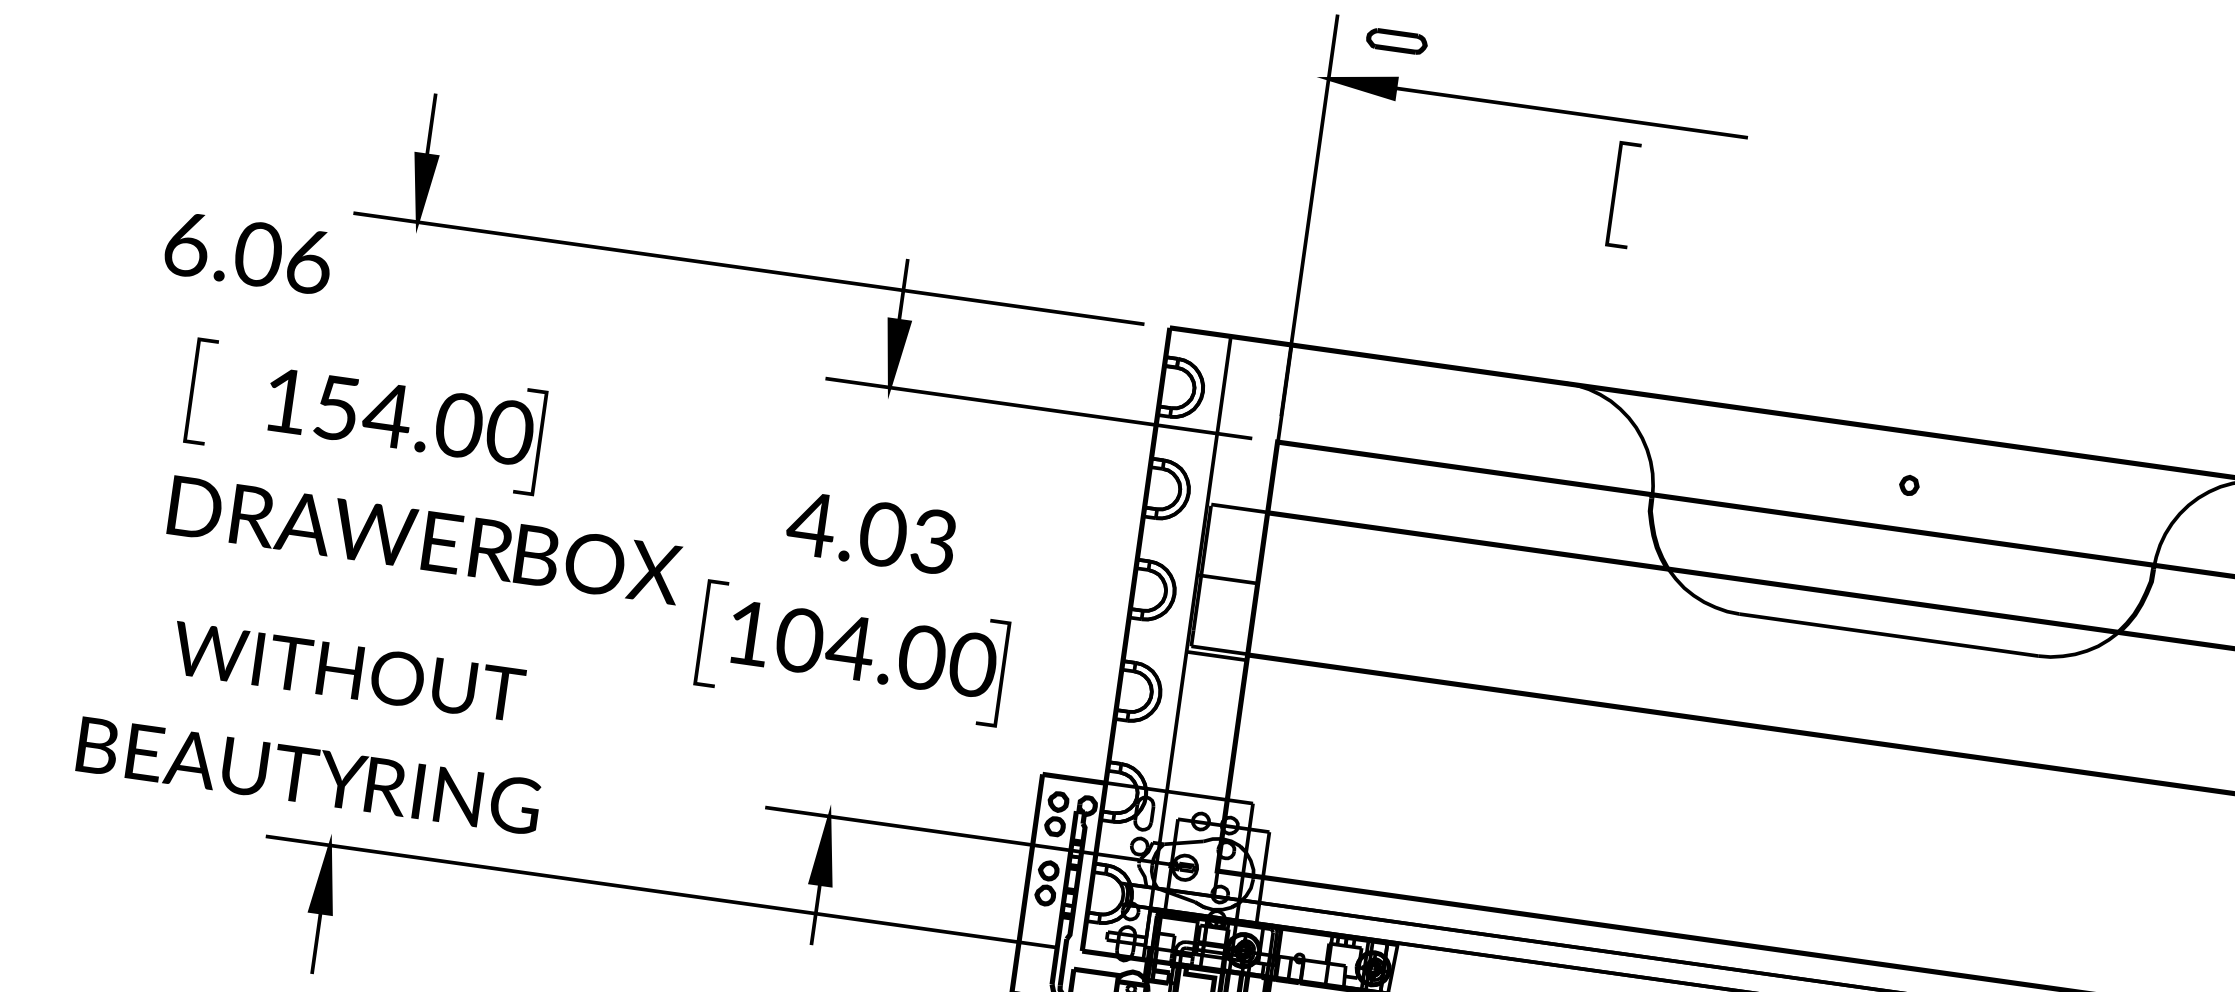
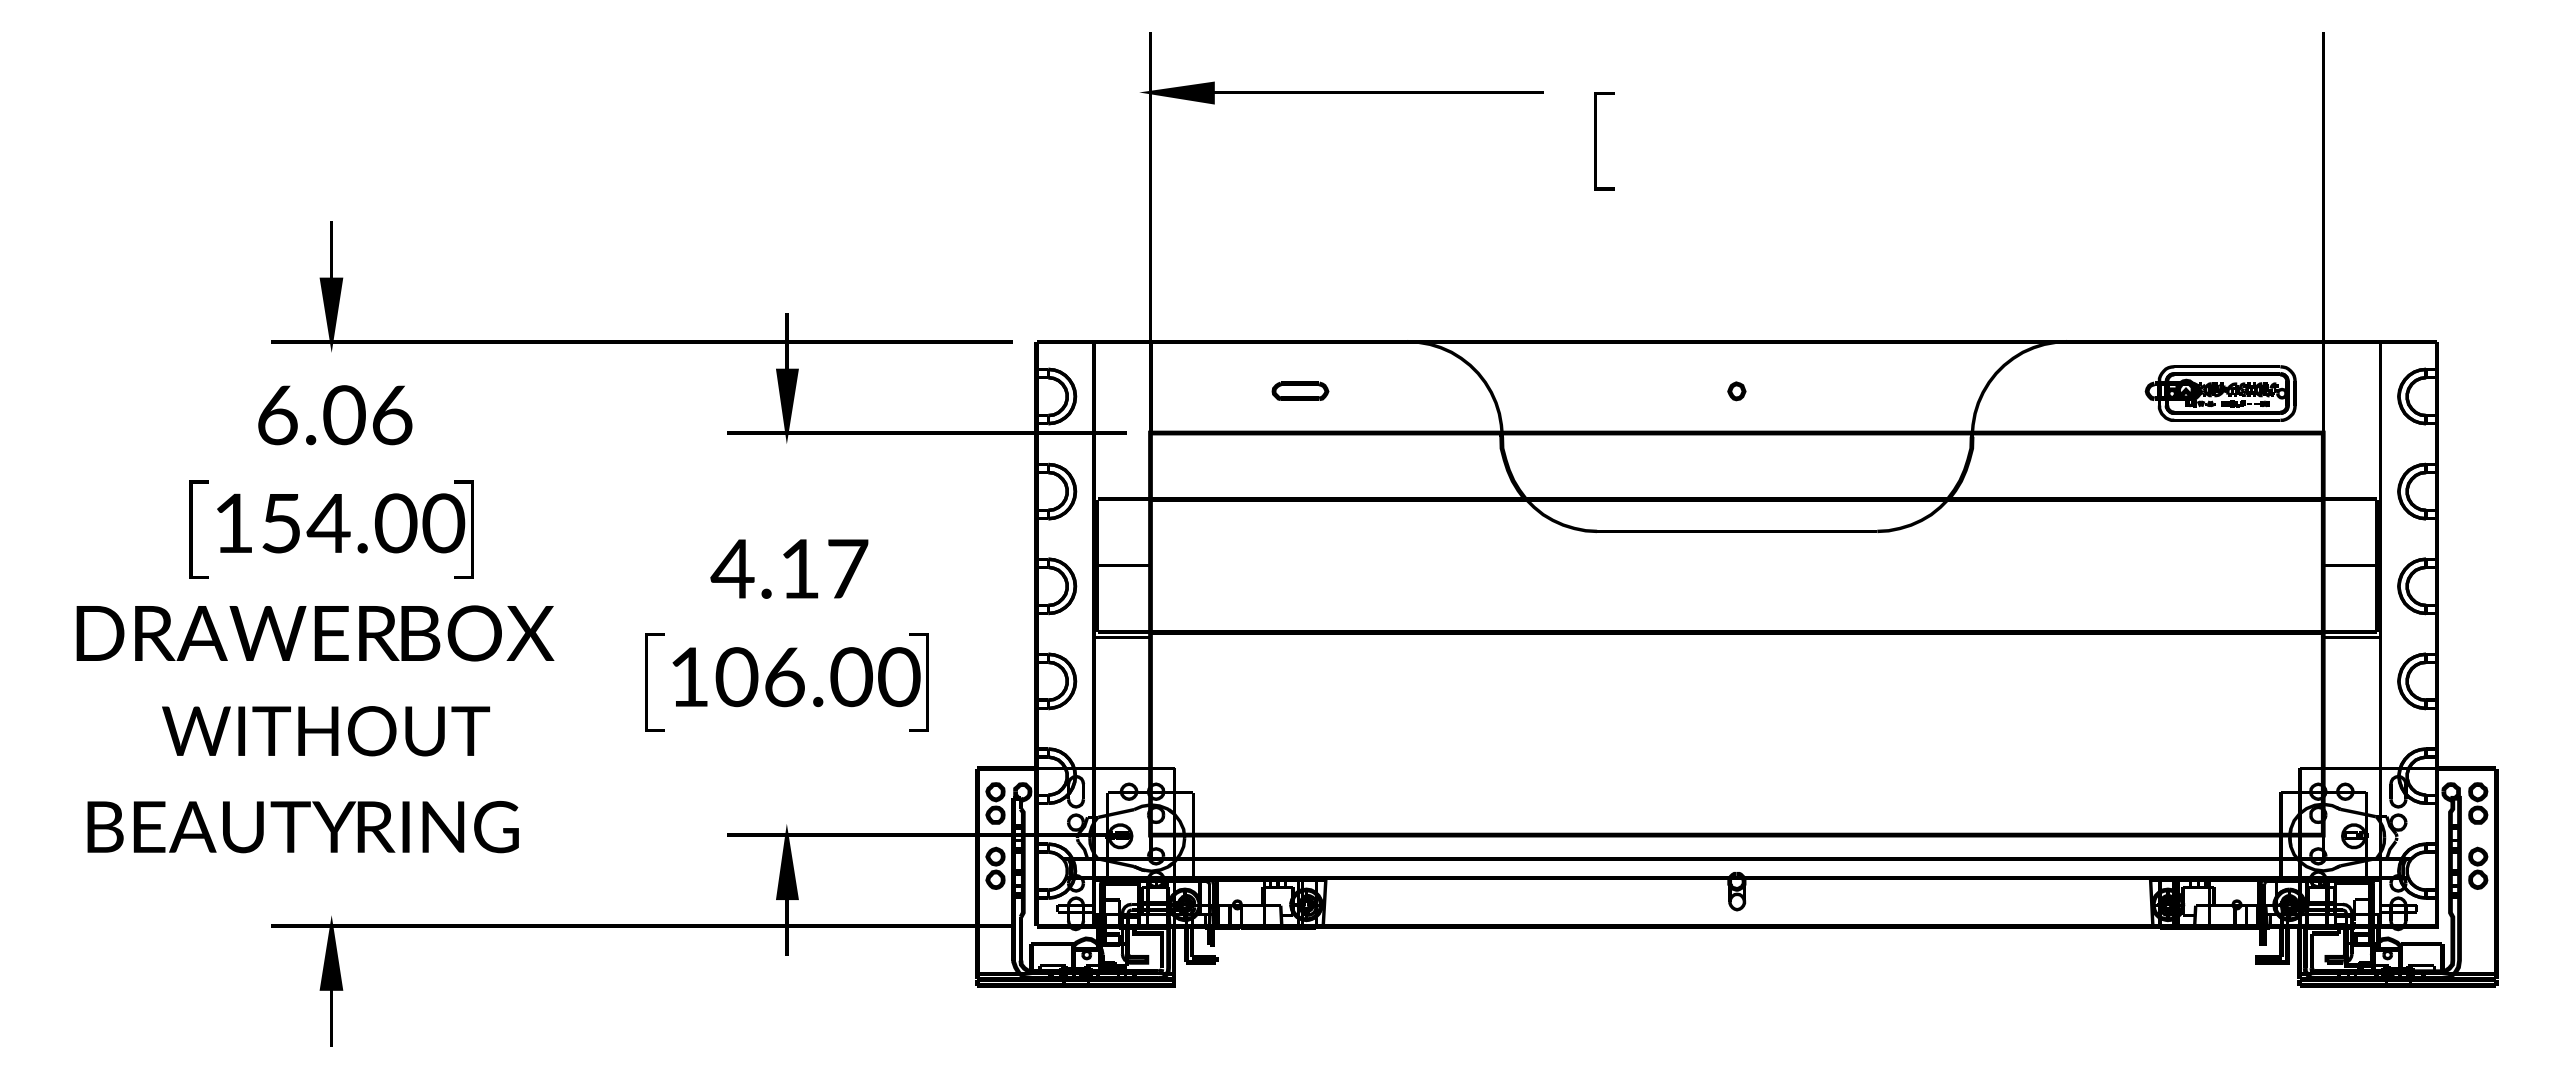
part: (1397, 40) -> (1300, 390), moved
line: (1614, 194) -> (1596, 141), moved
text: (248, 253) -> (335, 415), moved
line: (193, 390) -> (192, 529), moved
text: (908, 537) -> (823, 568), 4.03 -> 4.17
text: (425, 540) -> (315, 633), moved
text: (850, 648) -> (784, 677), 104.00 -> 106.00
text: (347, 672) -> (325, 731), moved
text: (308, 776) -> (302, 827), moved

